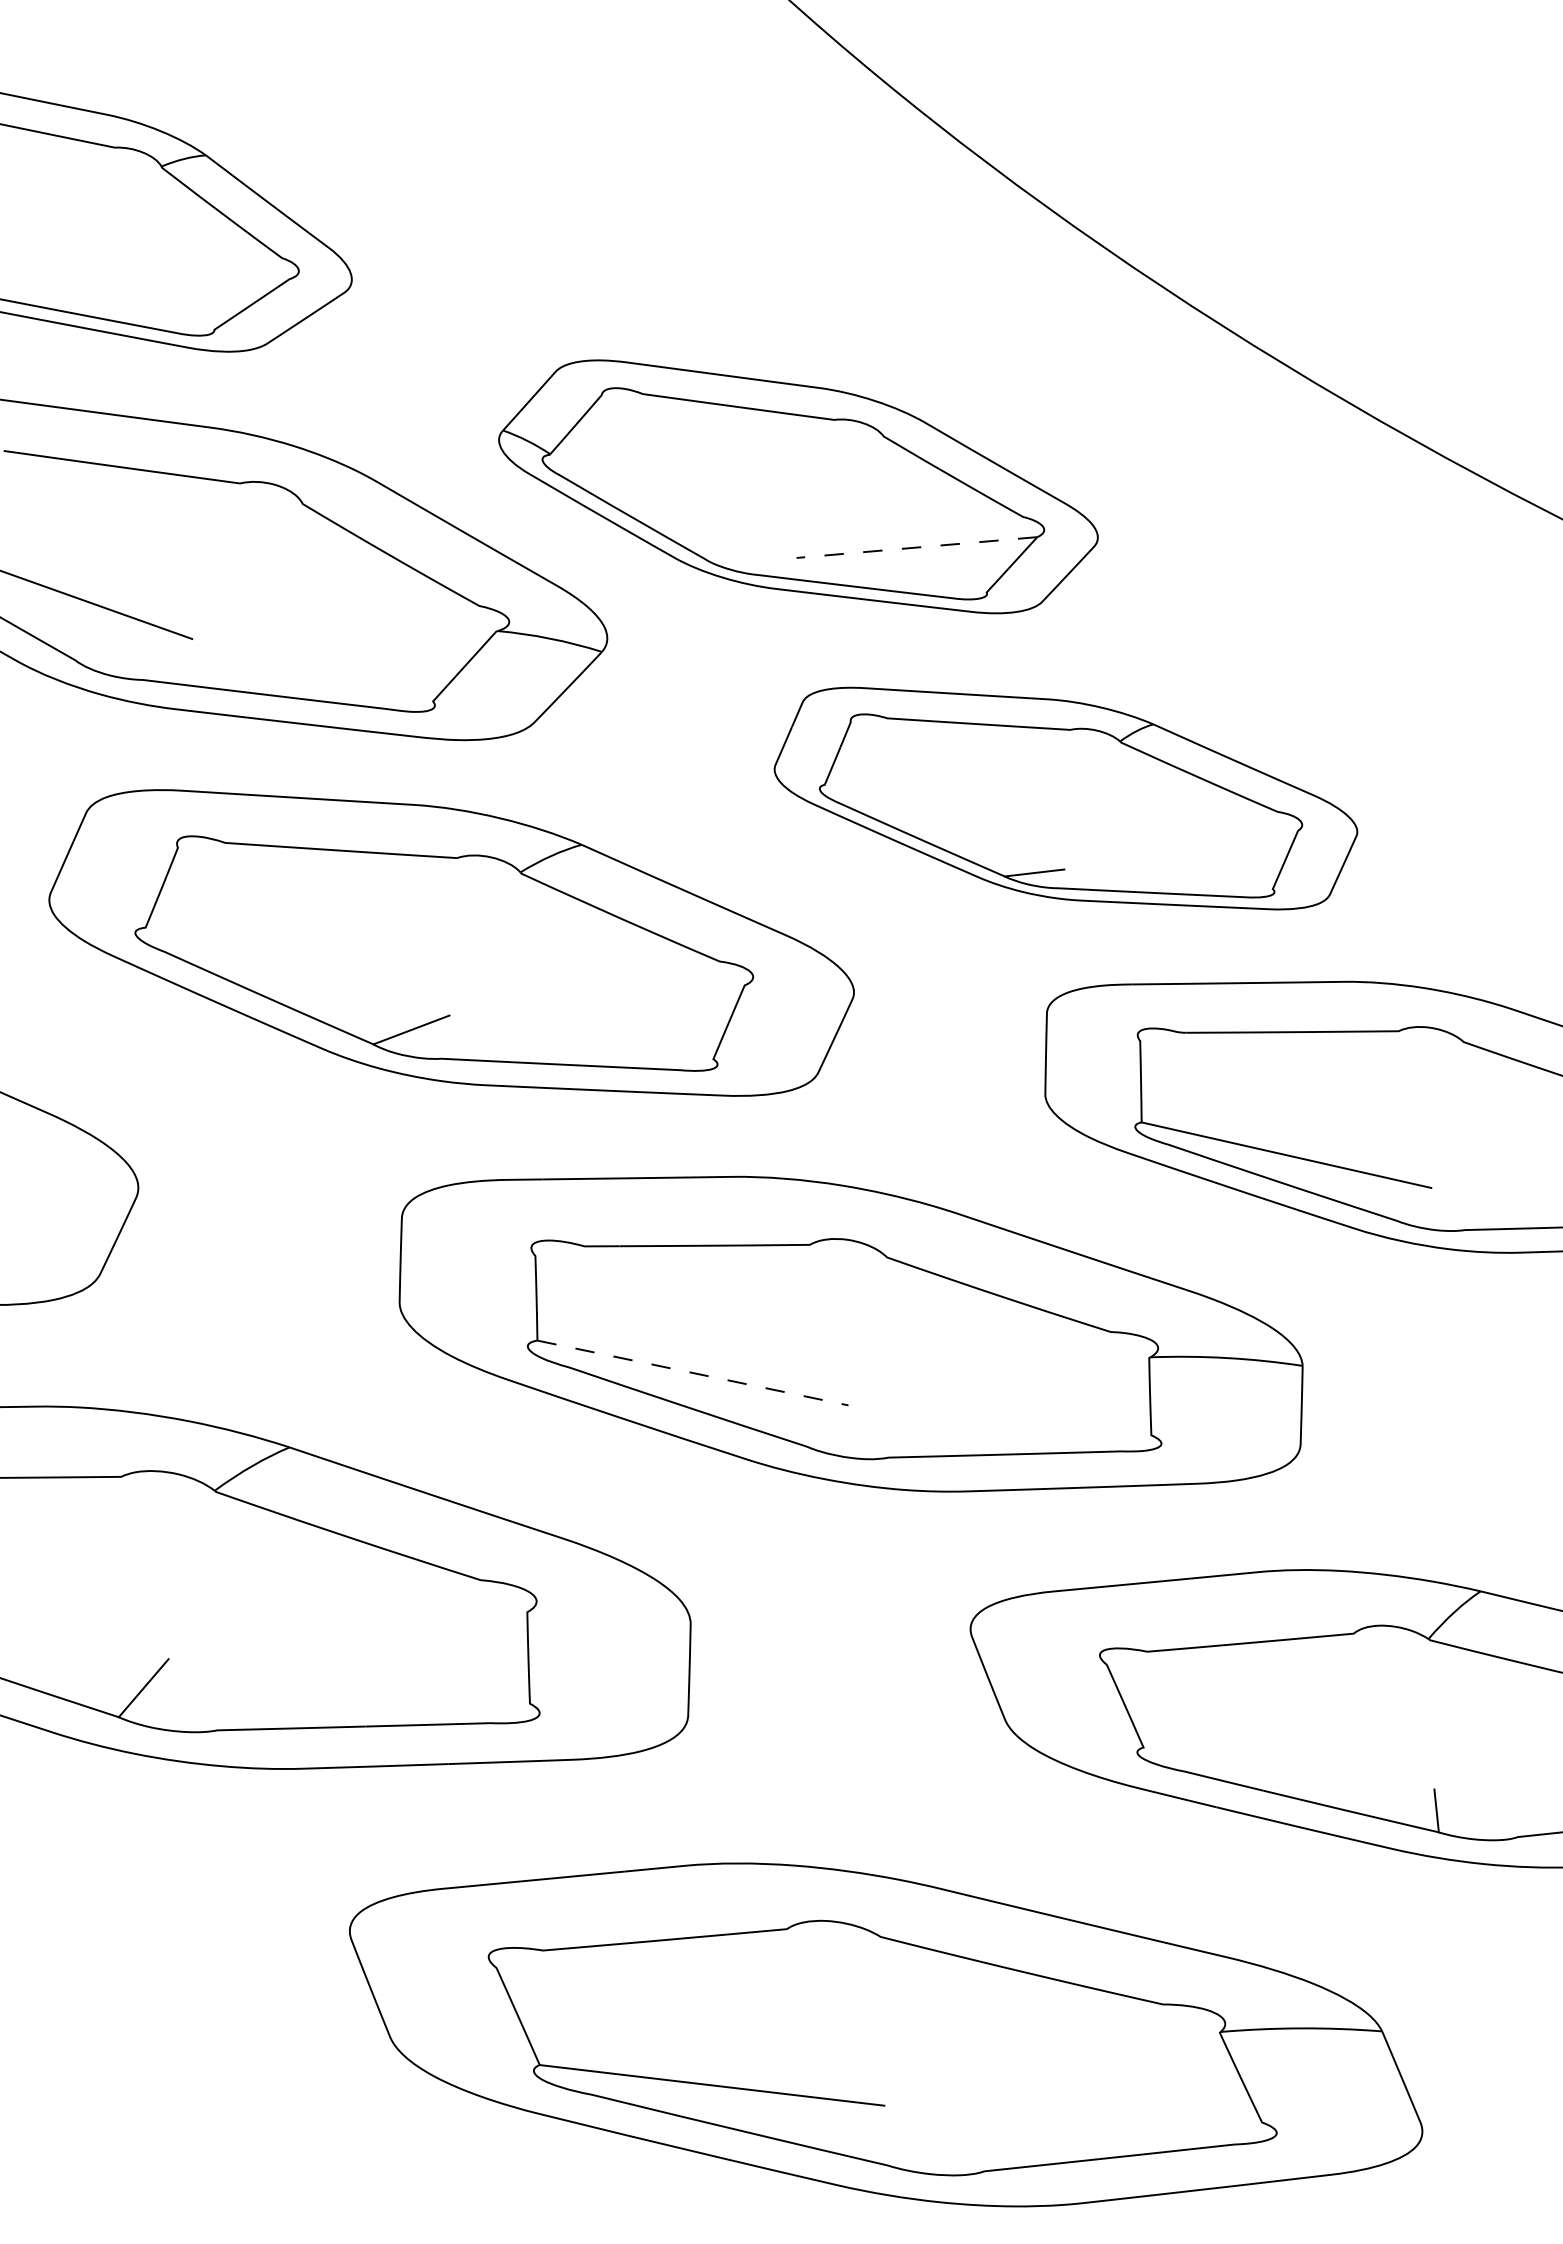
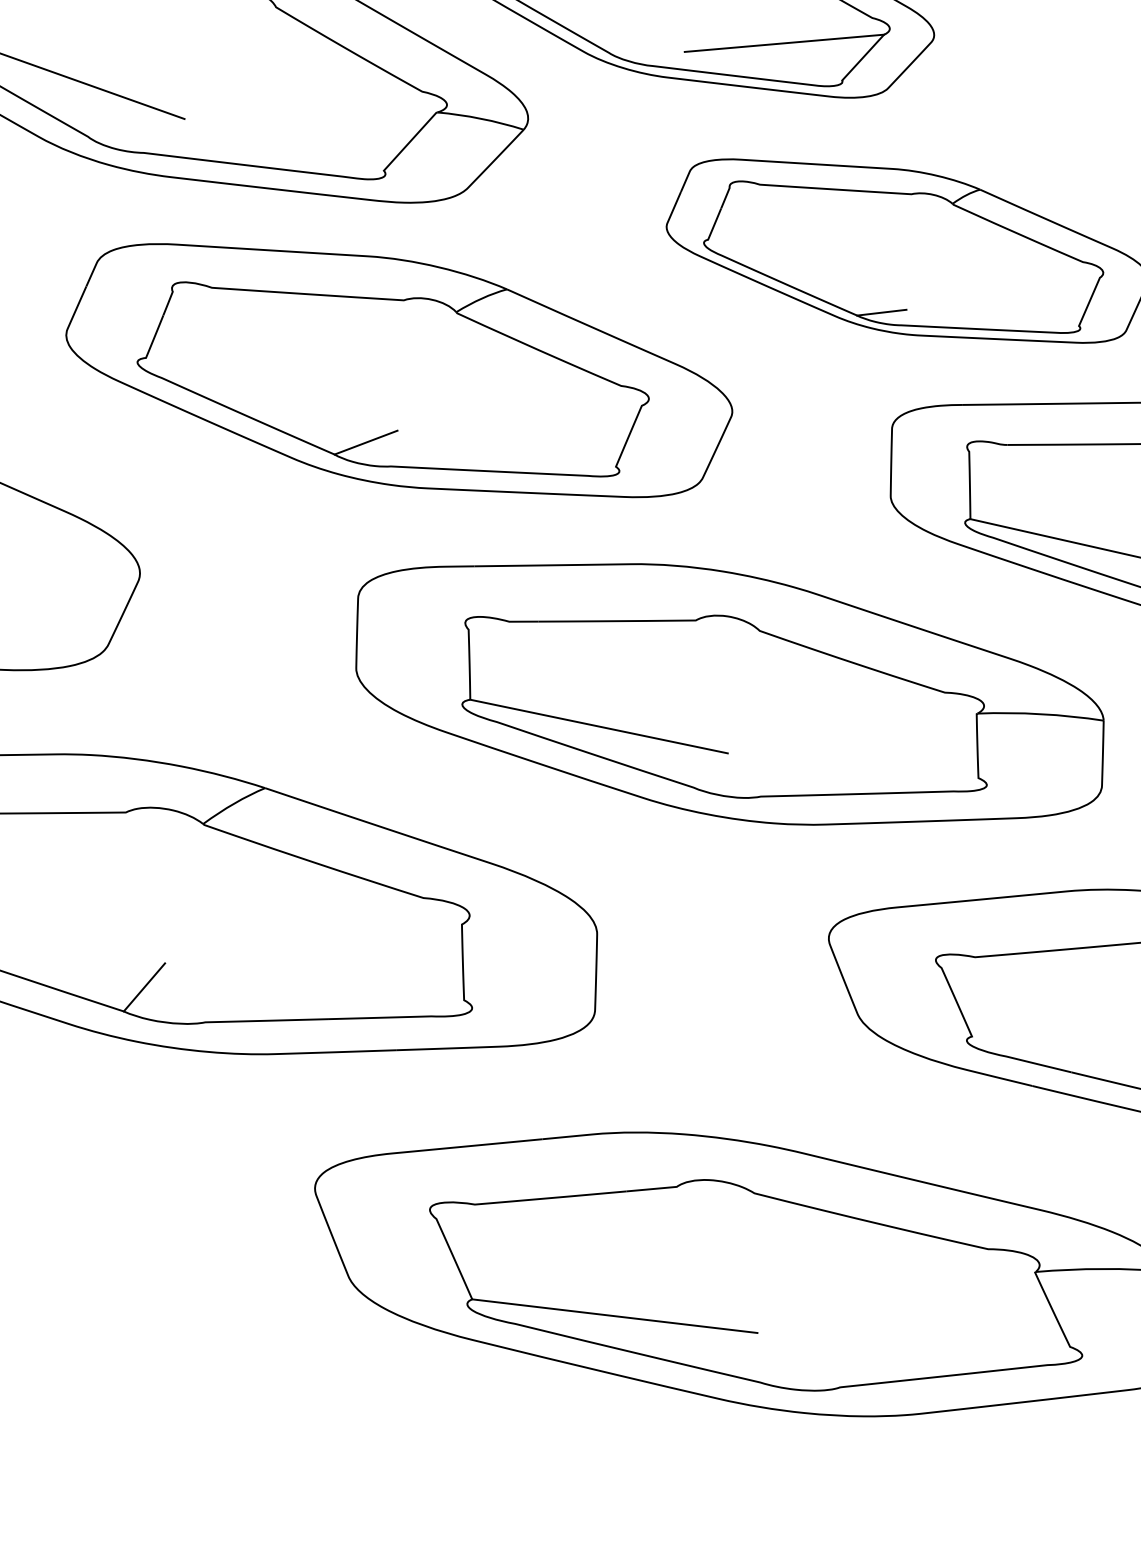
line: (916, 547) -> (784, 43), dashed -> solid
line: (692, 1373) -> (598, 726), dashed -> solid

